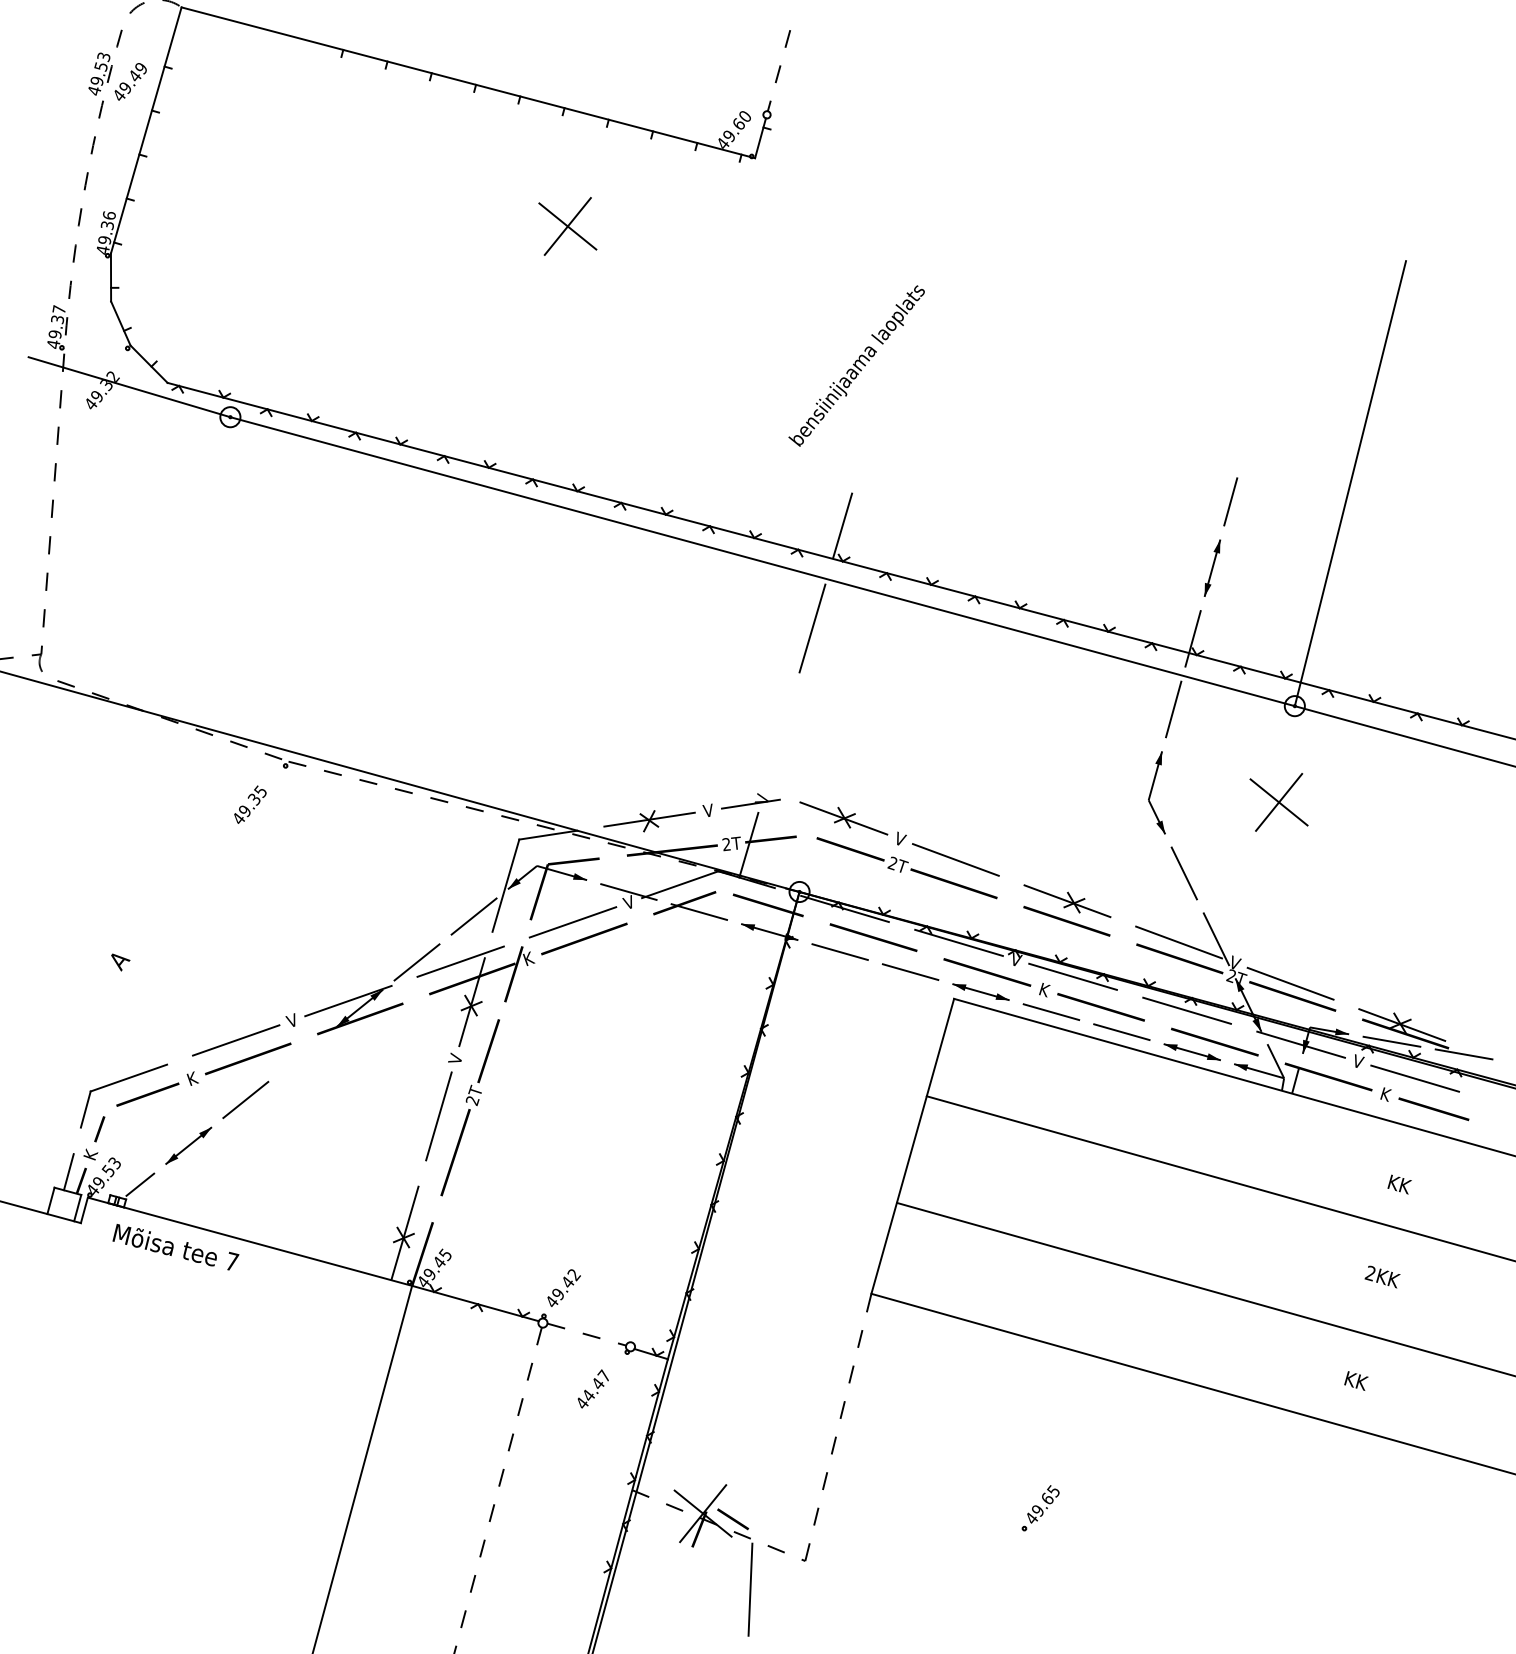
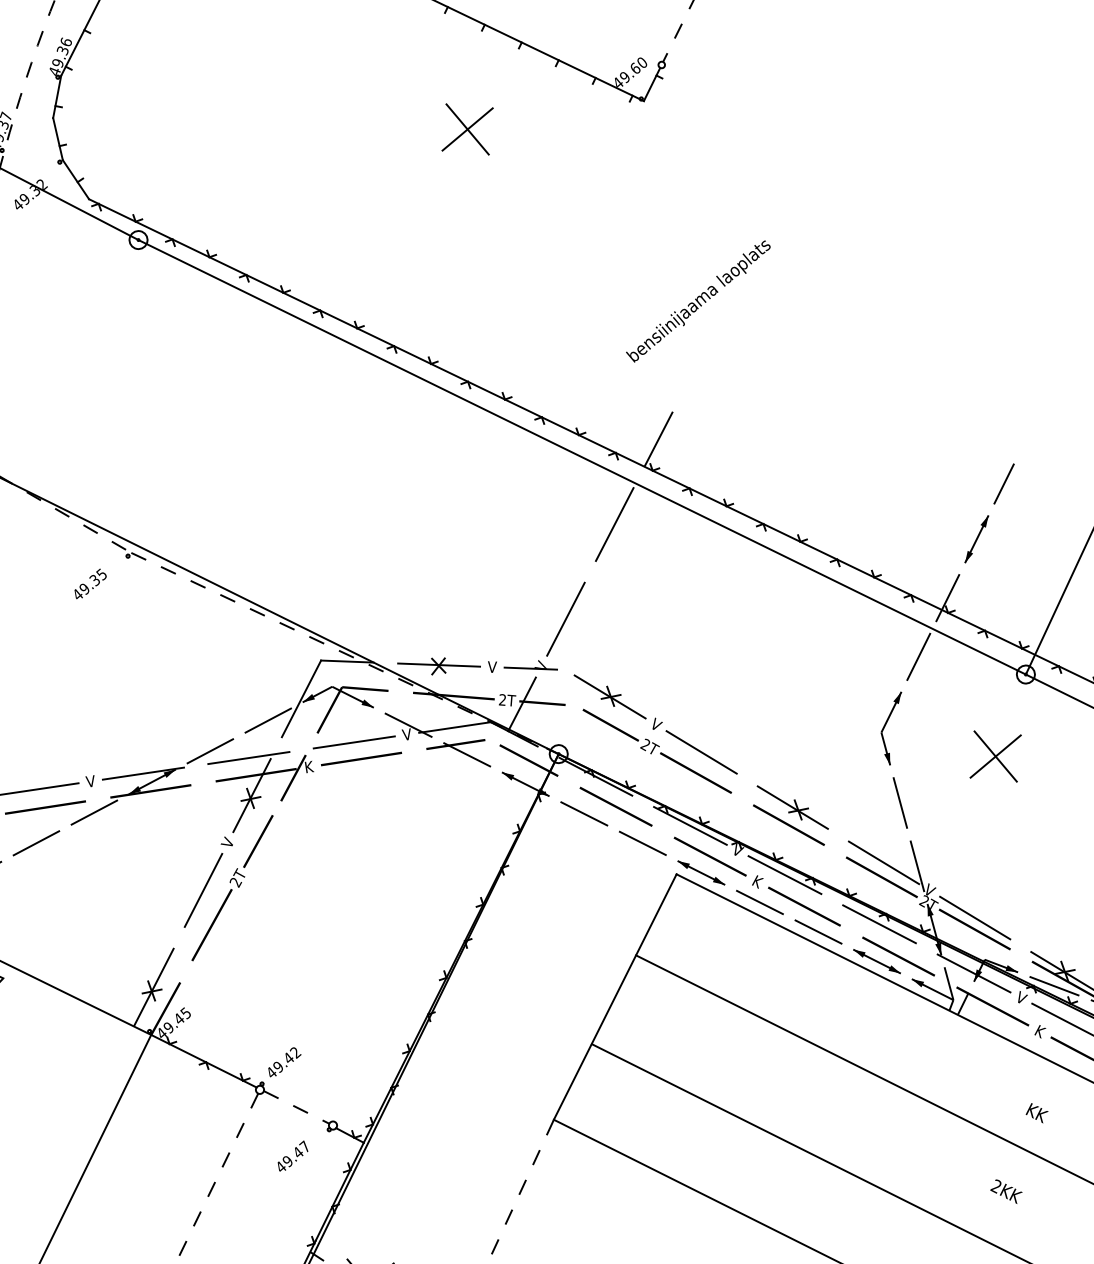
line: (778, 742) -> (565, 619), added
line: (302, 1053) -> (94, 811), added
text: (588, 1395) -> (287, 1161), 44.47 -> 49.47

